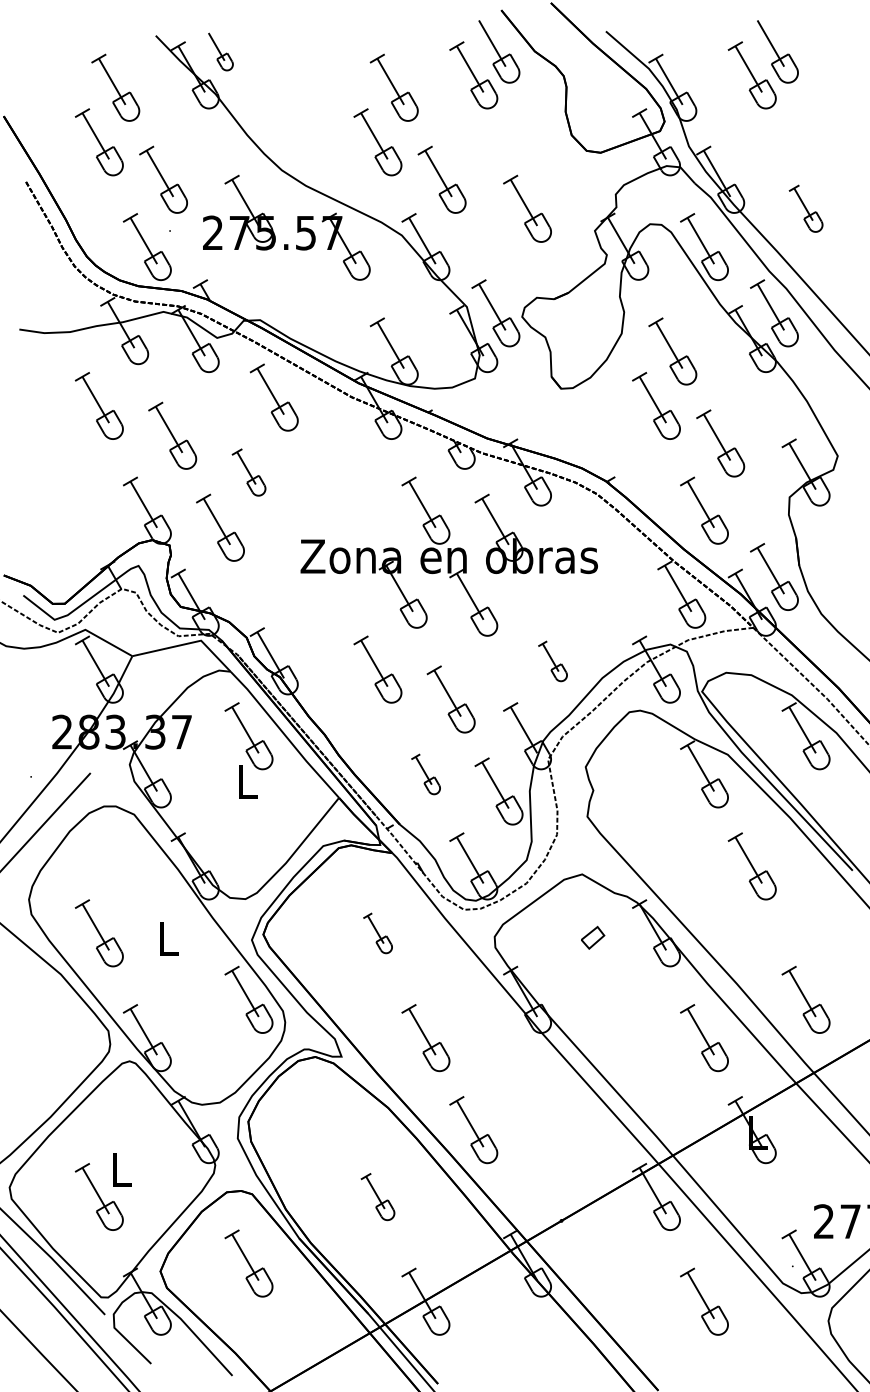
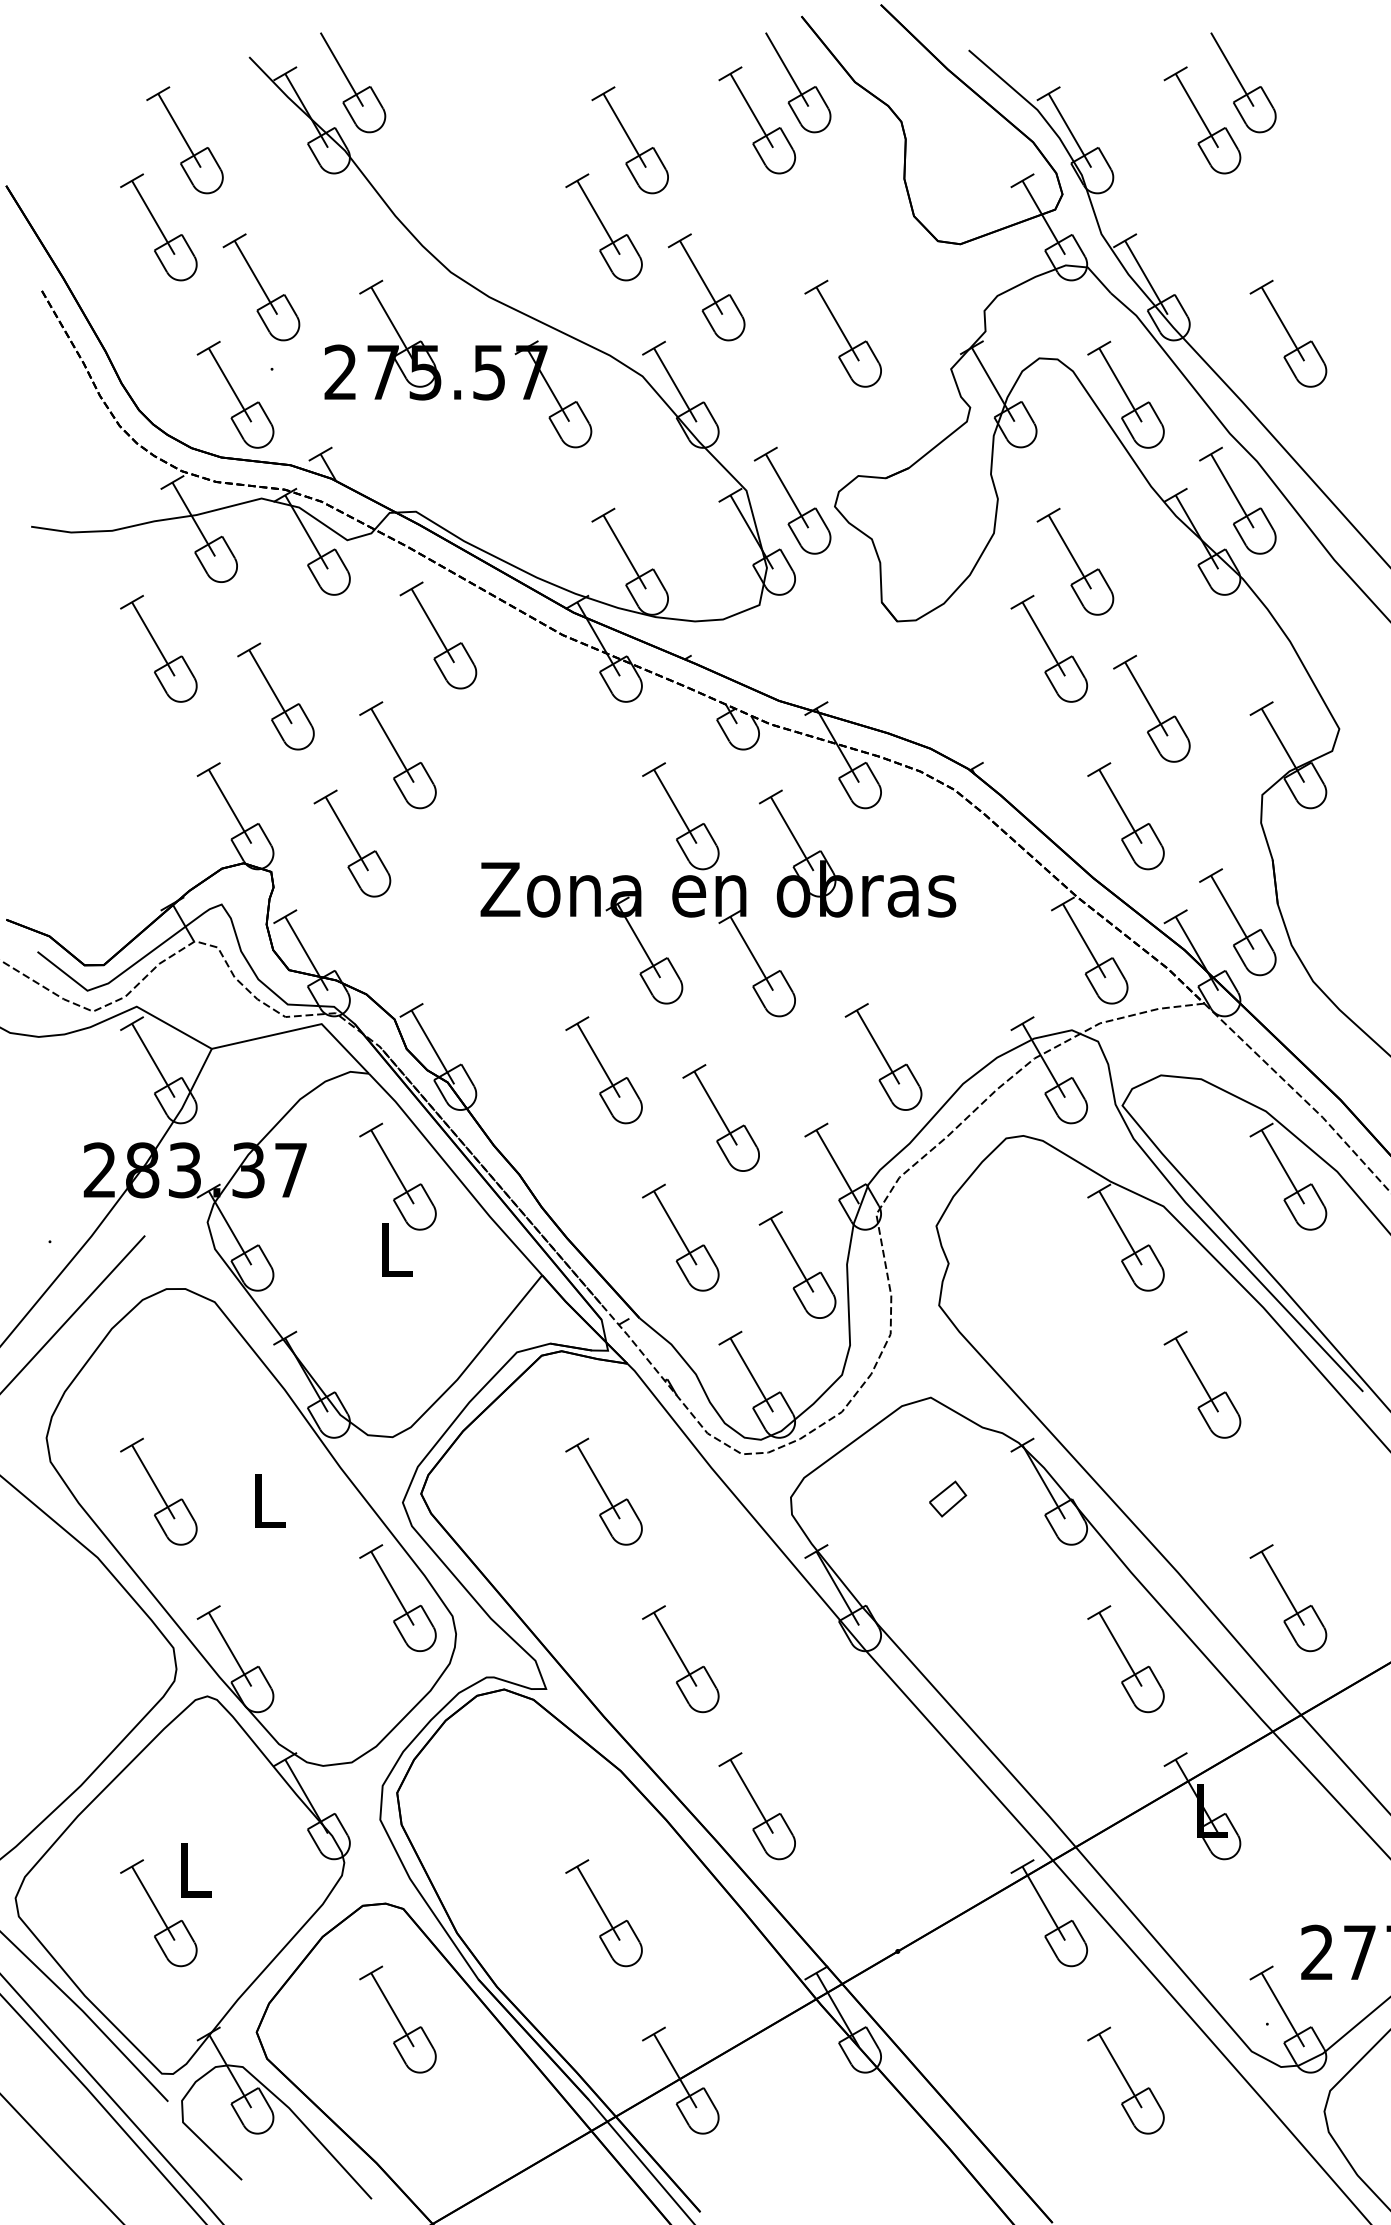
part: (220, 51) -> (352, 82), size x1.67
part: (805, 208) -> (1287, 333), size x1.43
part: (248, 472) -> (397, 755), size x1.43
part: (552, 661) -> (883, 1057), size x1.67
part: (425, 774) -> (680, 1237), size x1.67
part: (377, 933) -> (603, 1492), size x1.67
part: (377, 1196) -> (603, 1912), size x1.43

